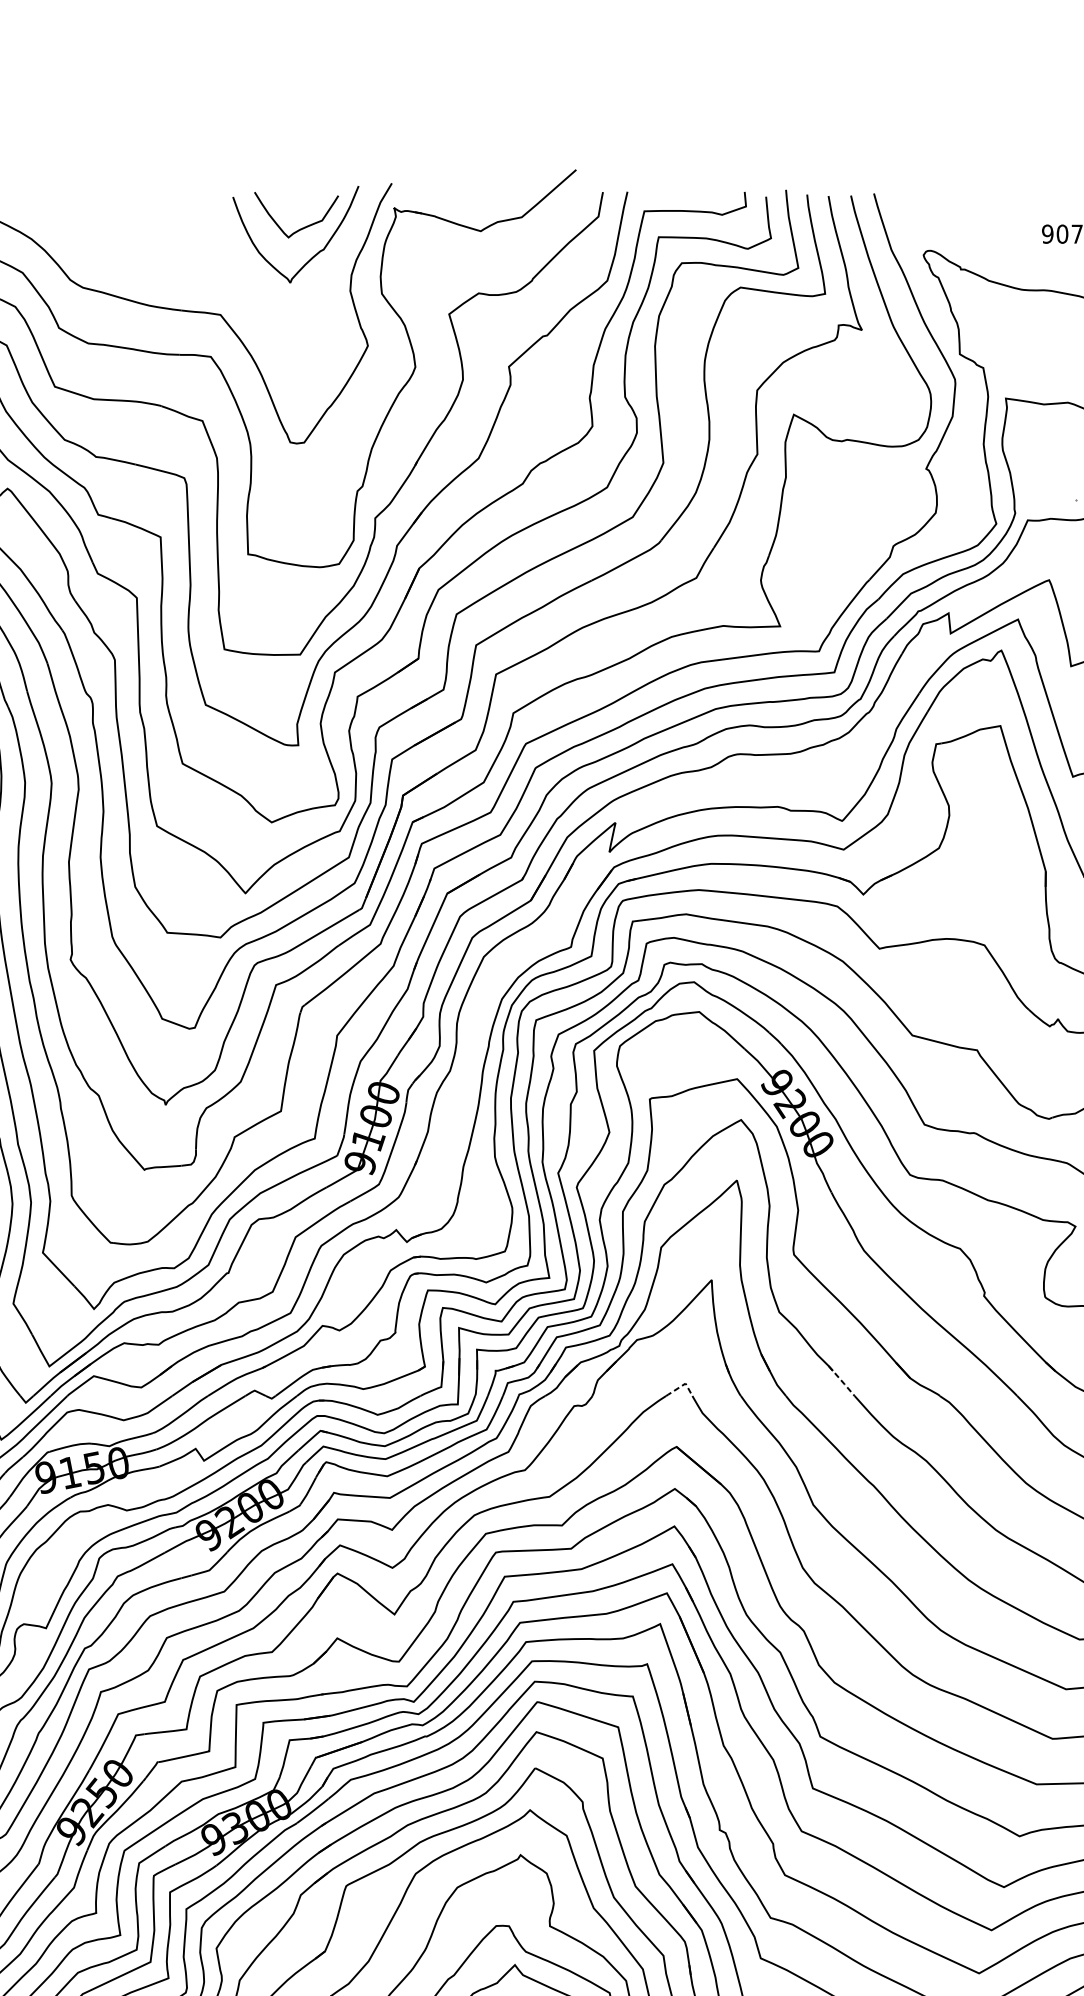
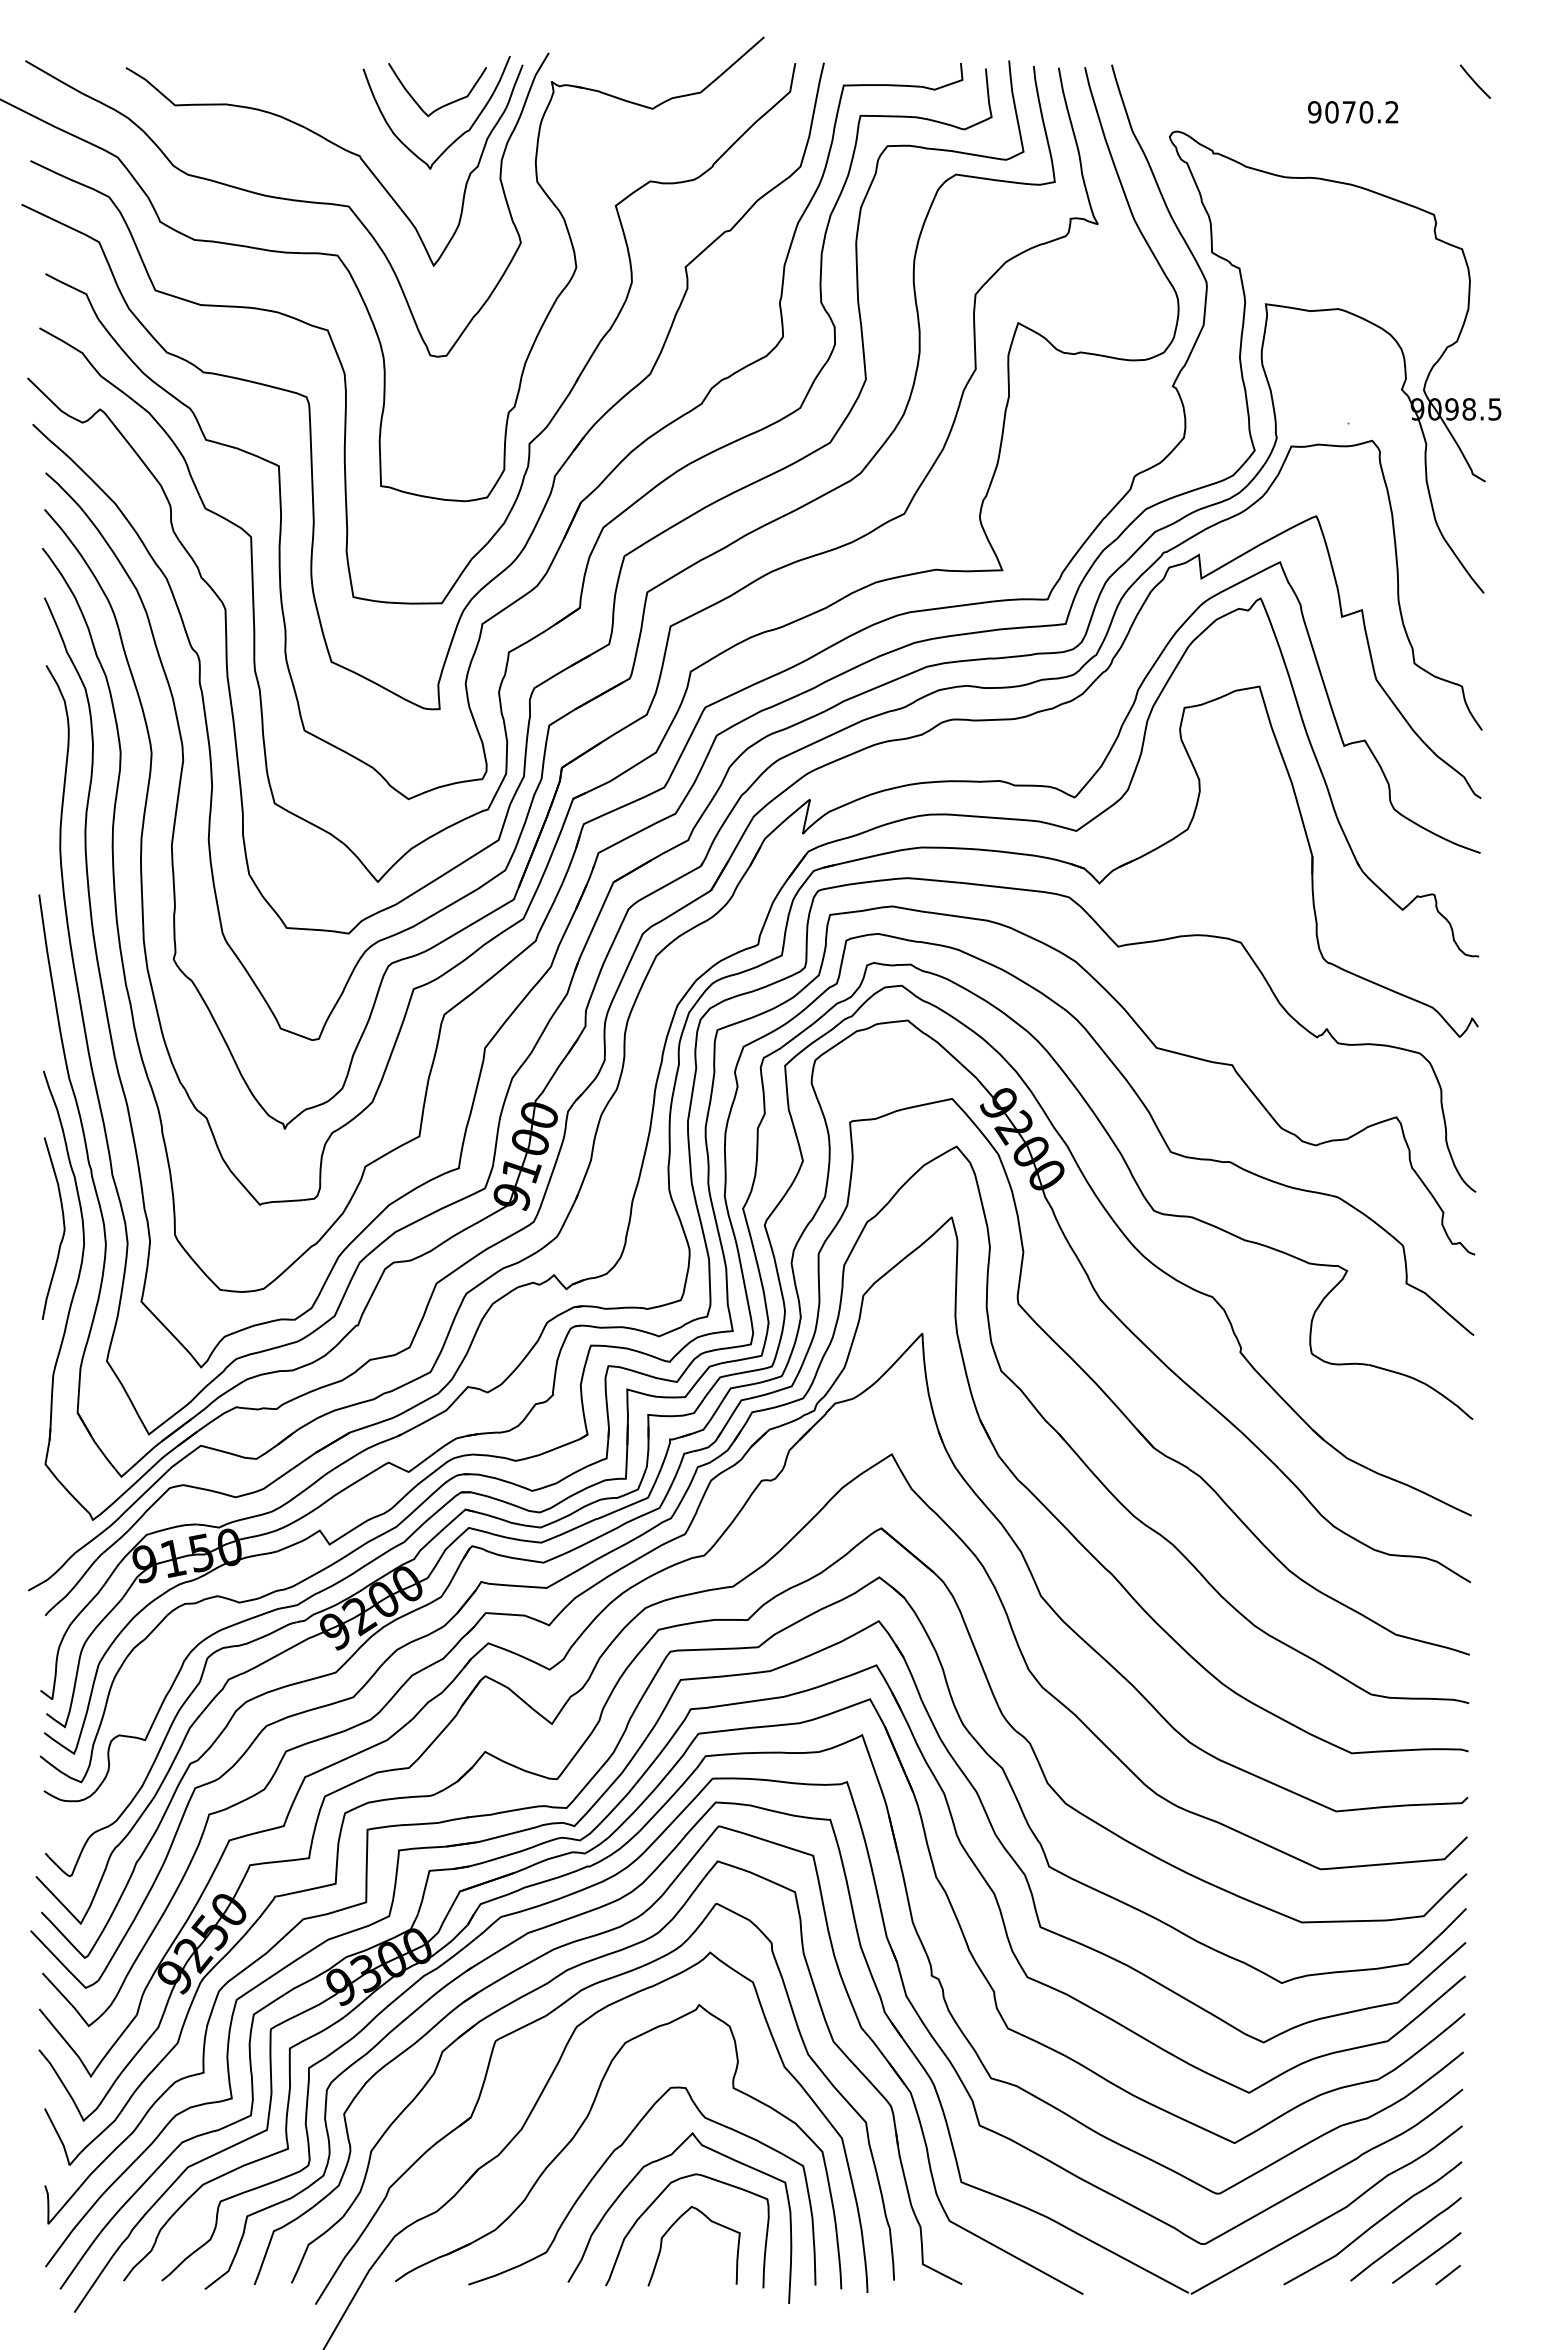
part: (208, 262) -> (334, 145), added
line: (842, 1381) -> (1074, 1451), dashed -> solid
line: (681, 1385) -> (887, 1456), dashed -> solid

